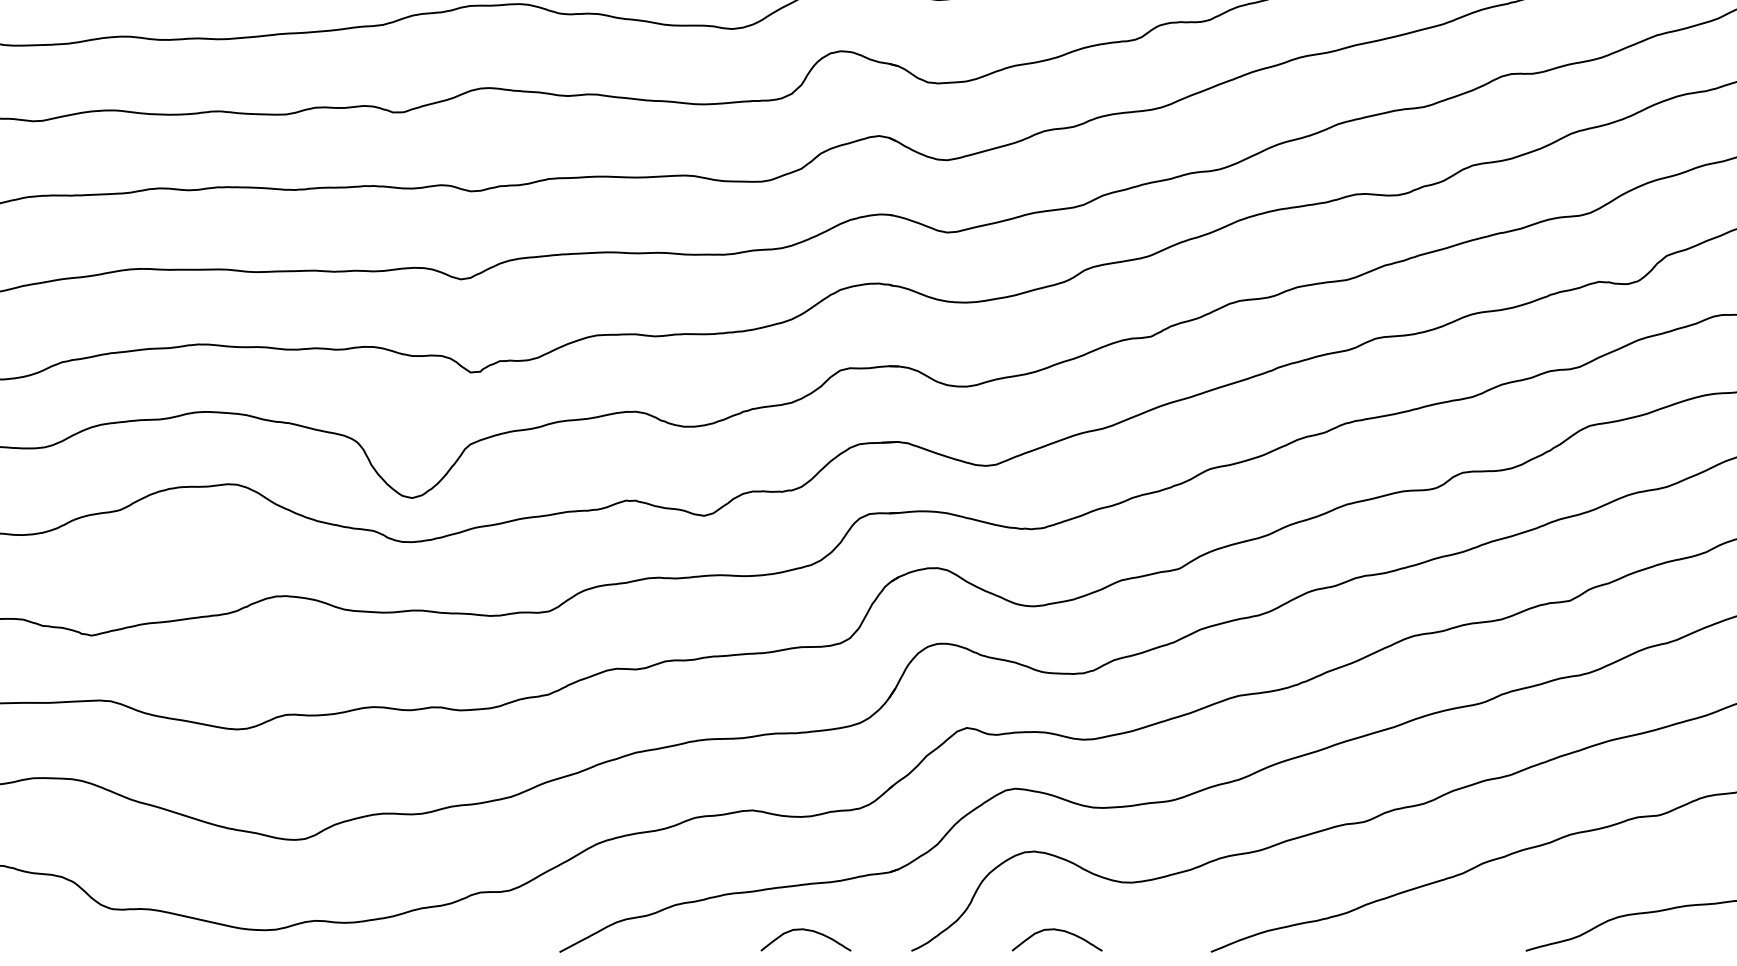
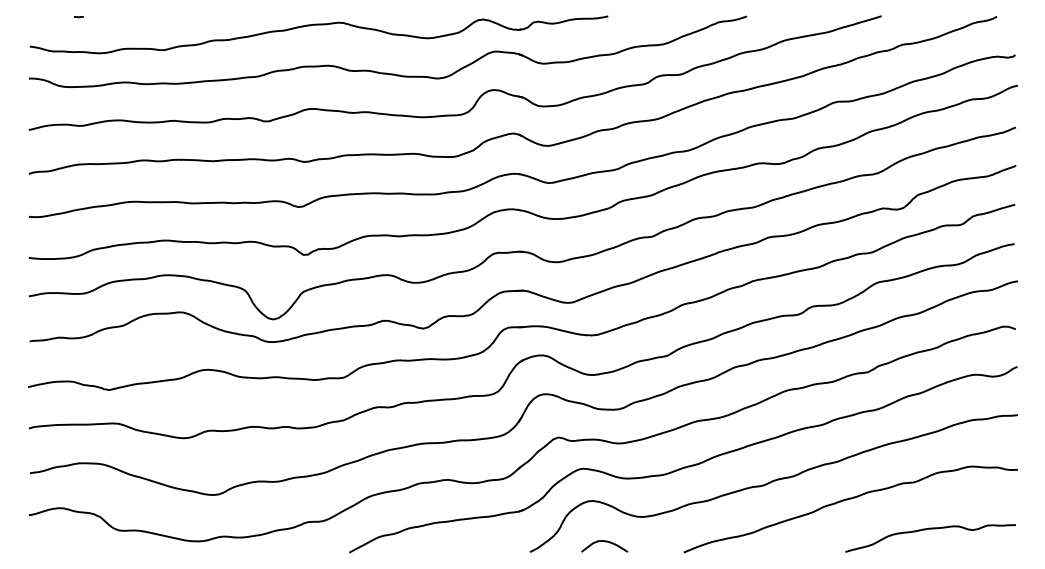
curve: (805, 932) -> (475, 542), removed

